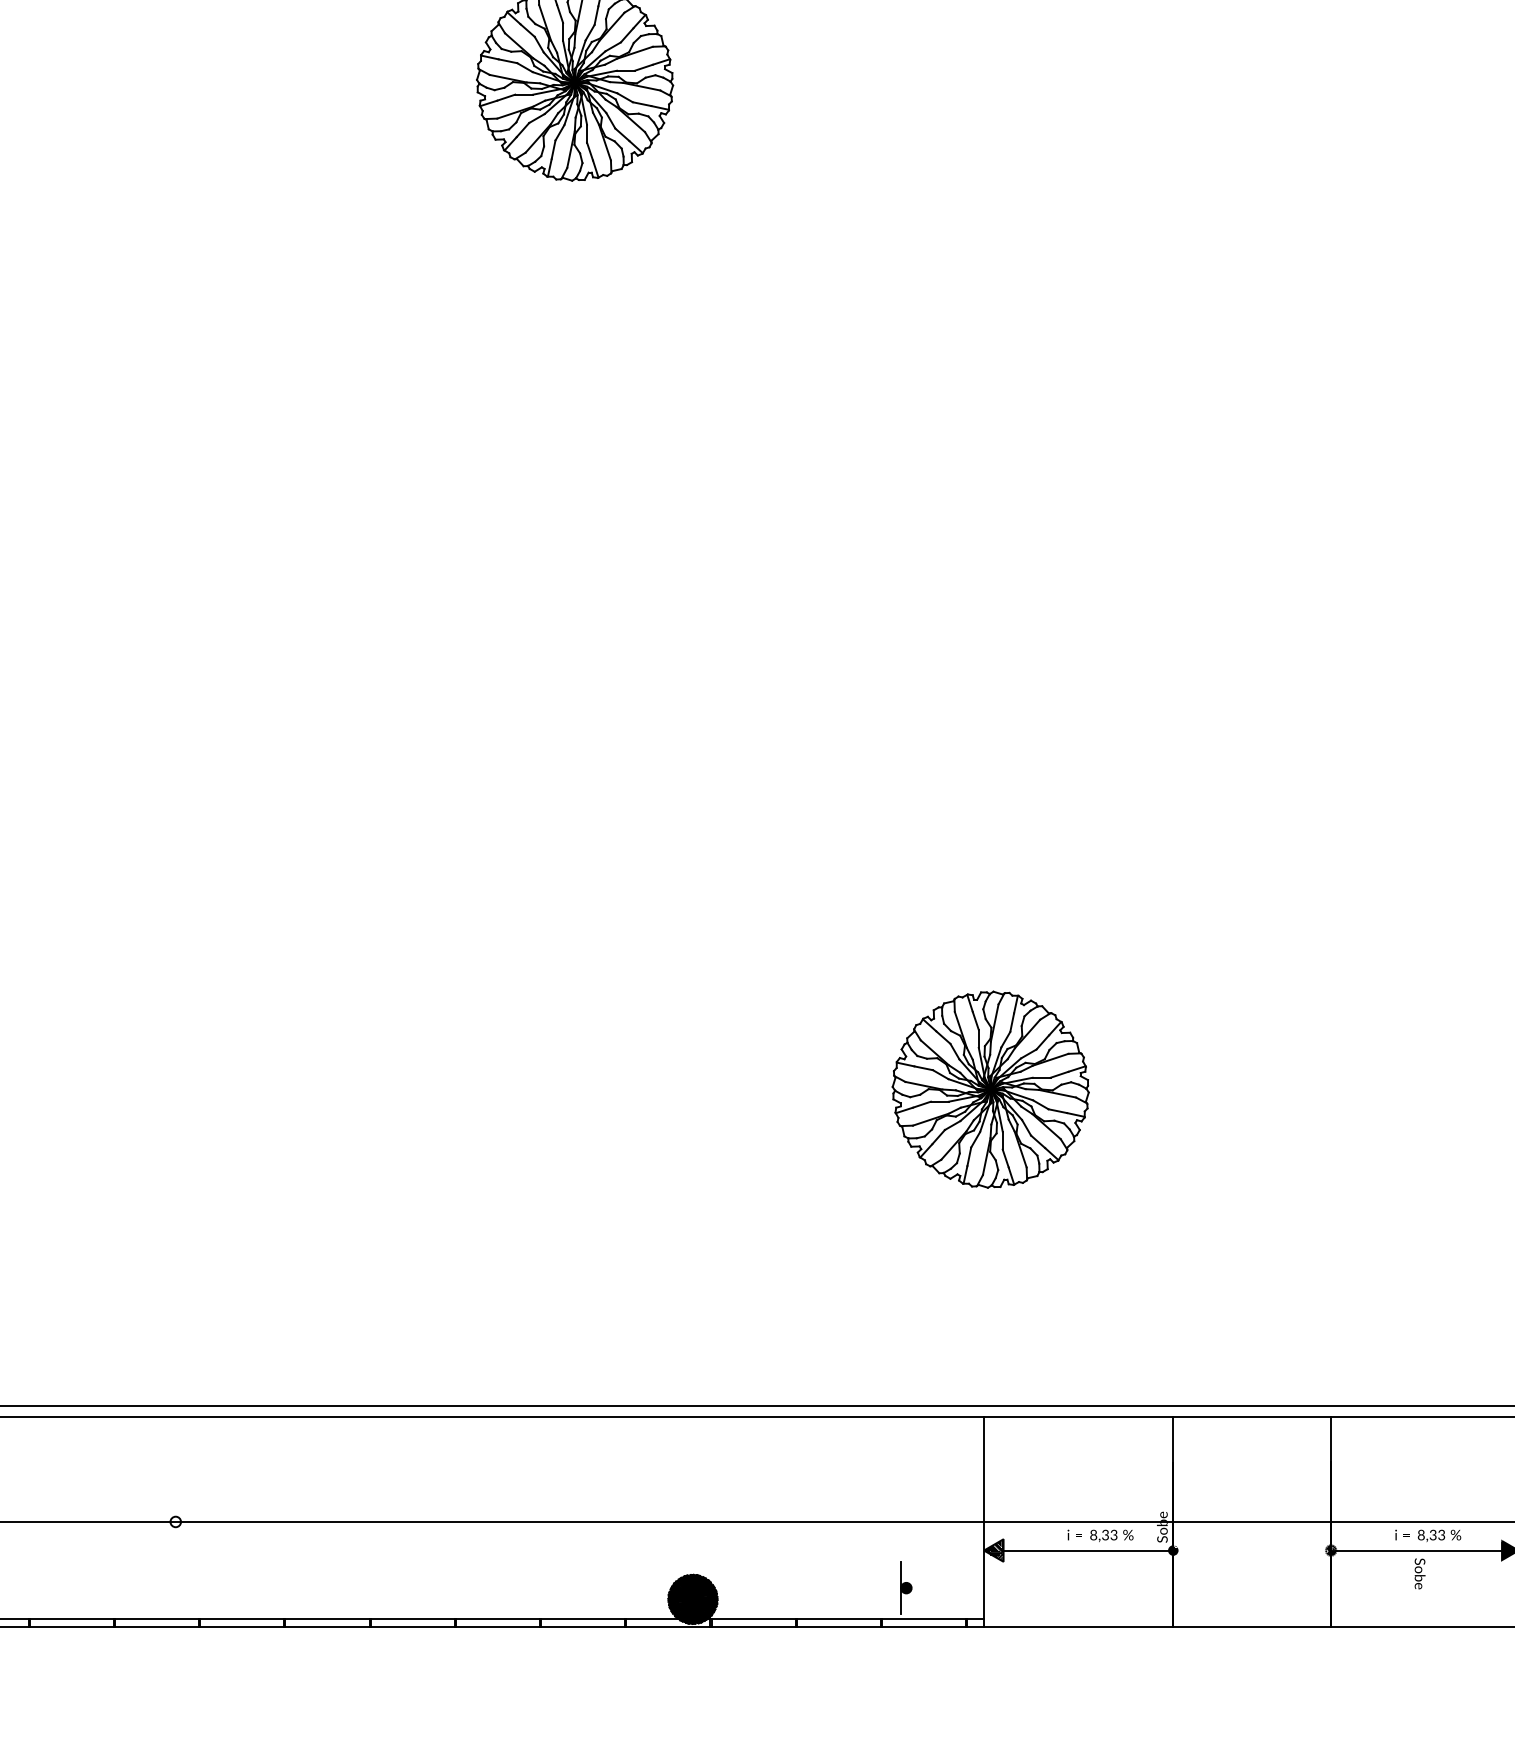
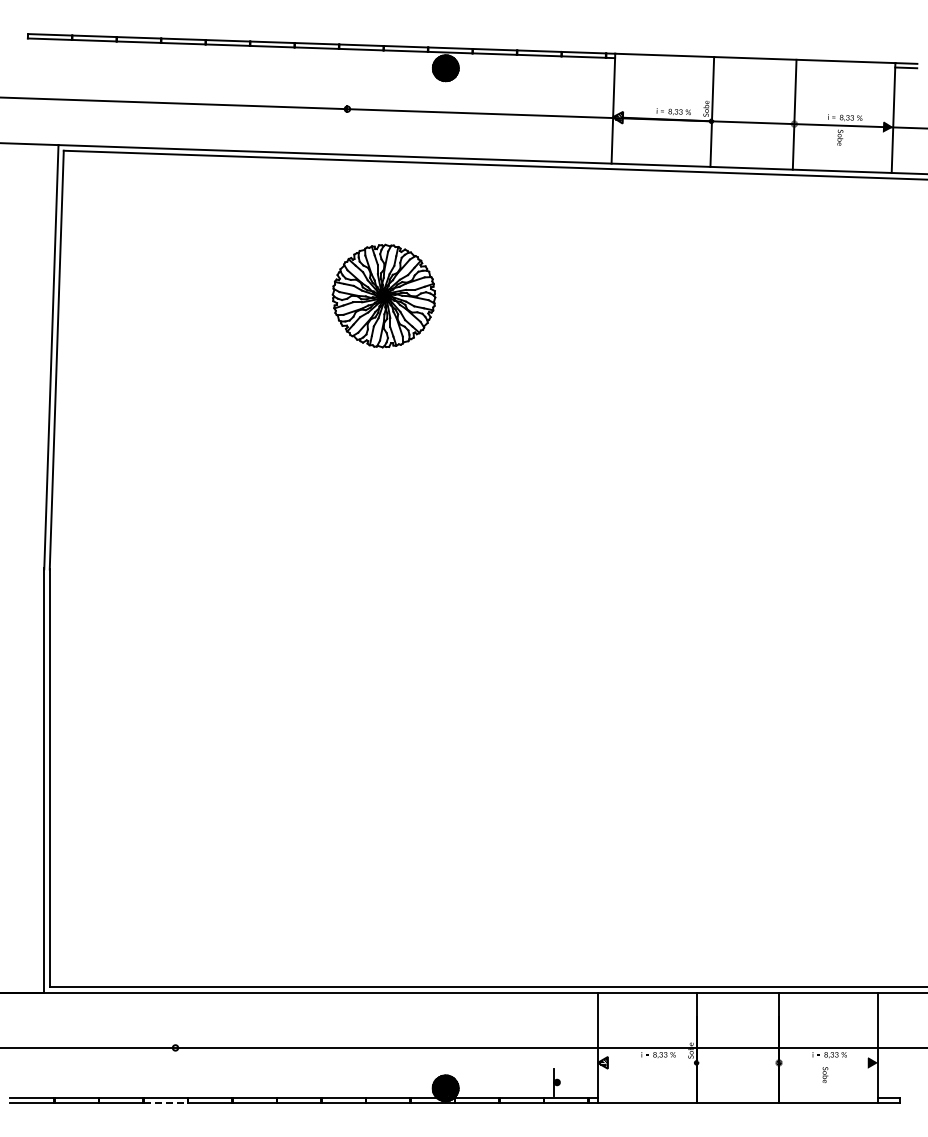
part: (991, 1088) -> (601, 821), removed
line: (1086, 1549) -> (651, 1062), removed
line: (1416, 1549) -> (823, 1062), removed
line: (156, 1626) -> (165, 1102), solid -> dashed

